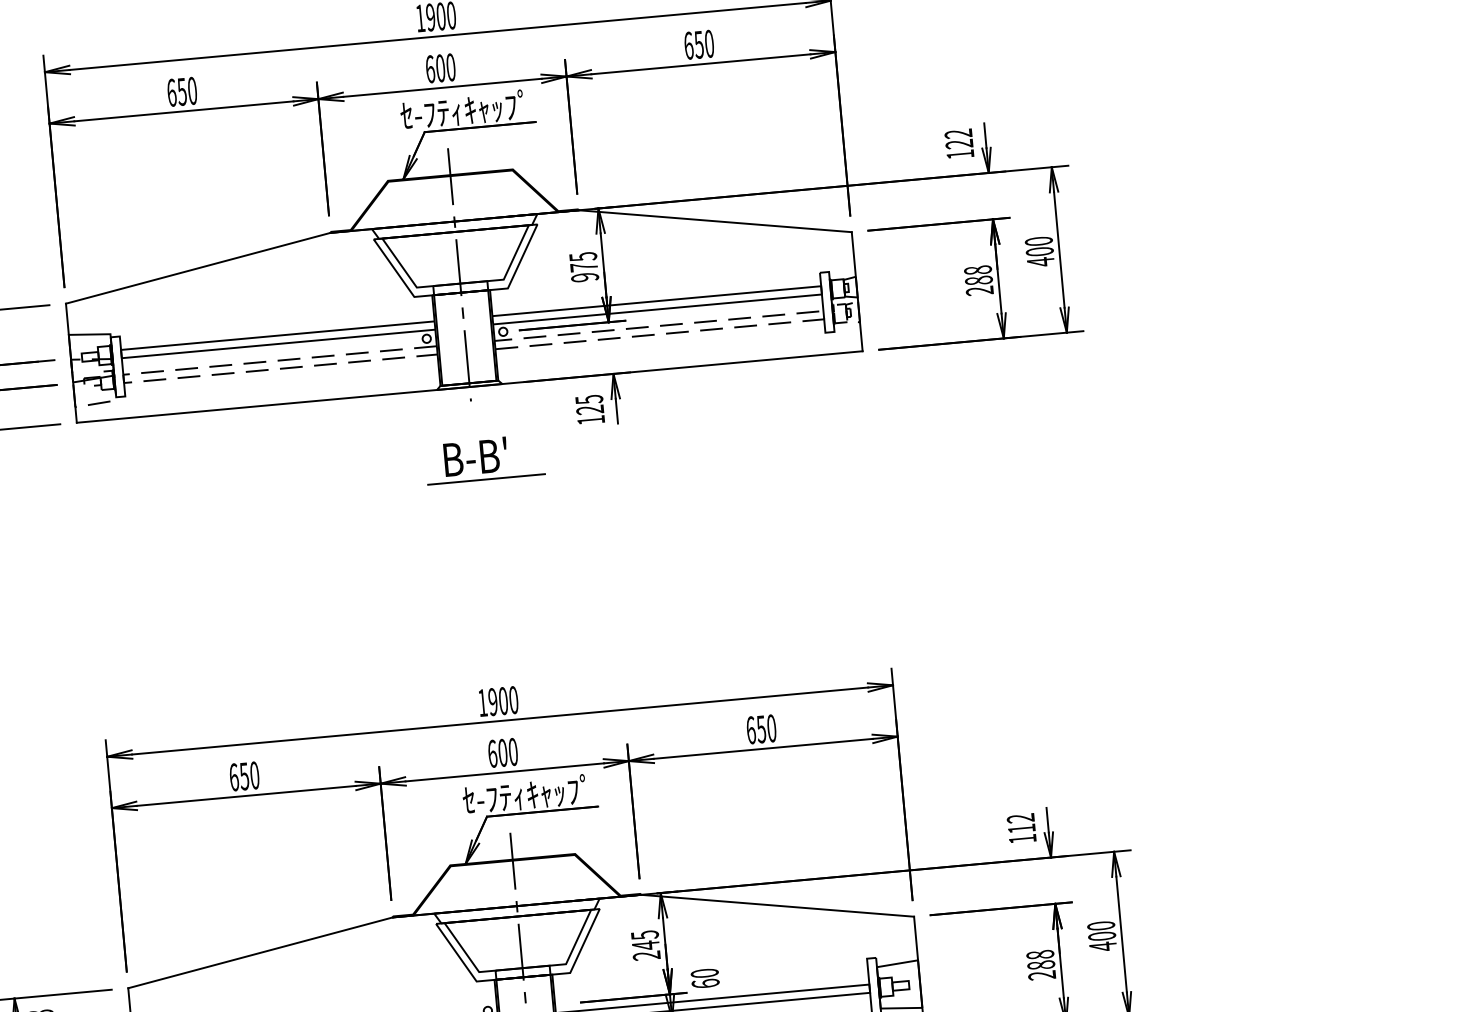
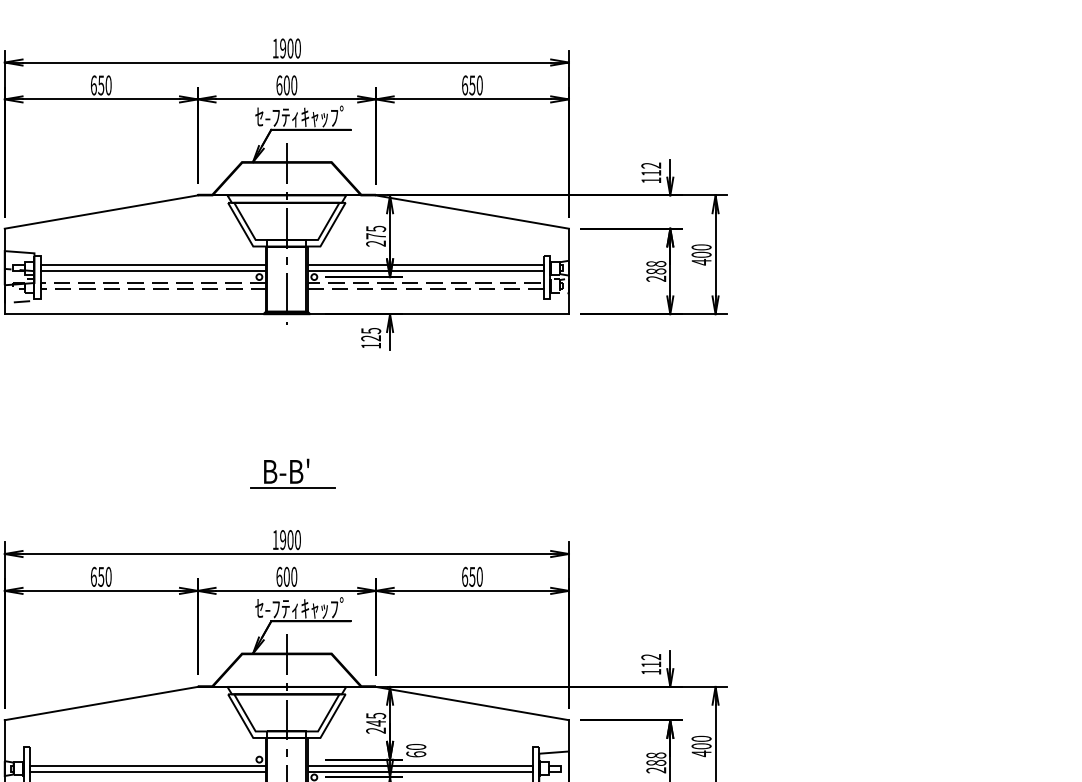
text: (958, 144) -> (650, 173), 122 -> 112
text: (585, 277) -> (376, 243), 975 -> 275
part: (484, 459) -> (292, 473), moved

